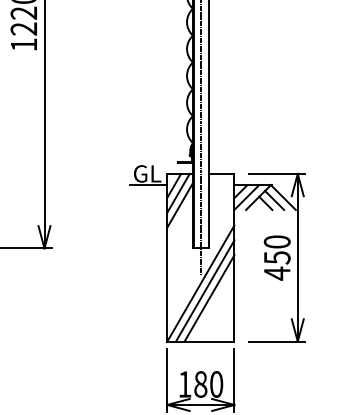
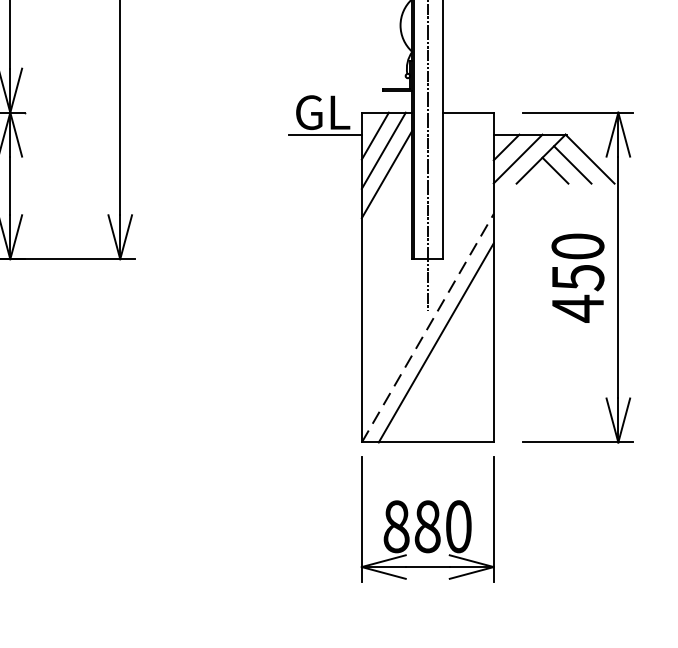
line: (201, 283) -> (428, 328), solid -> dashed
line: (209, 298) -> (444, 357), removed
text: (184, 384) -> (395, 526), 180 -> 880

